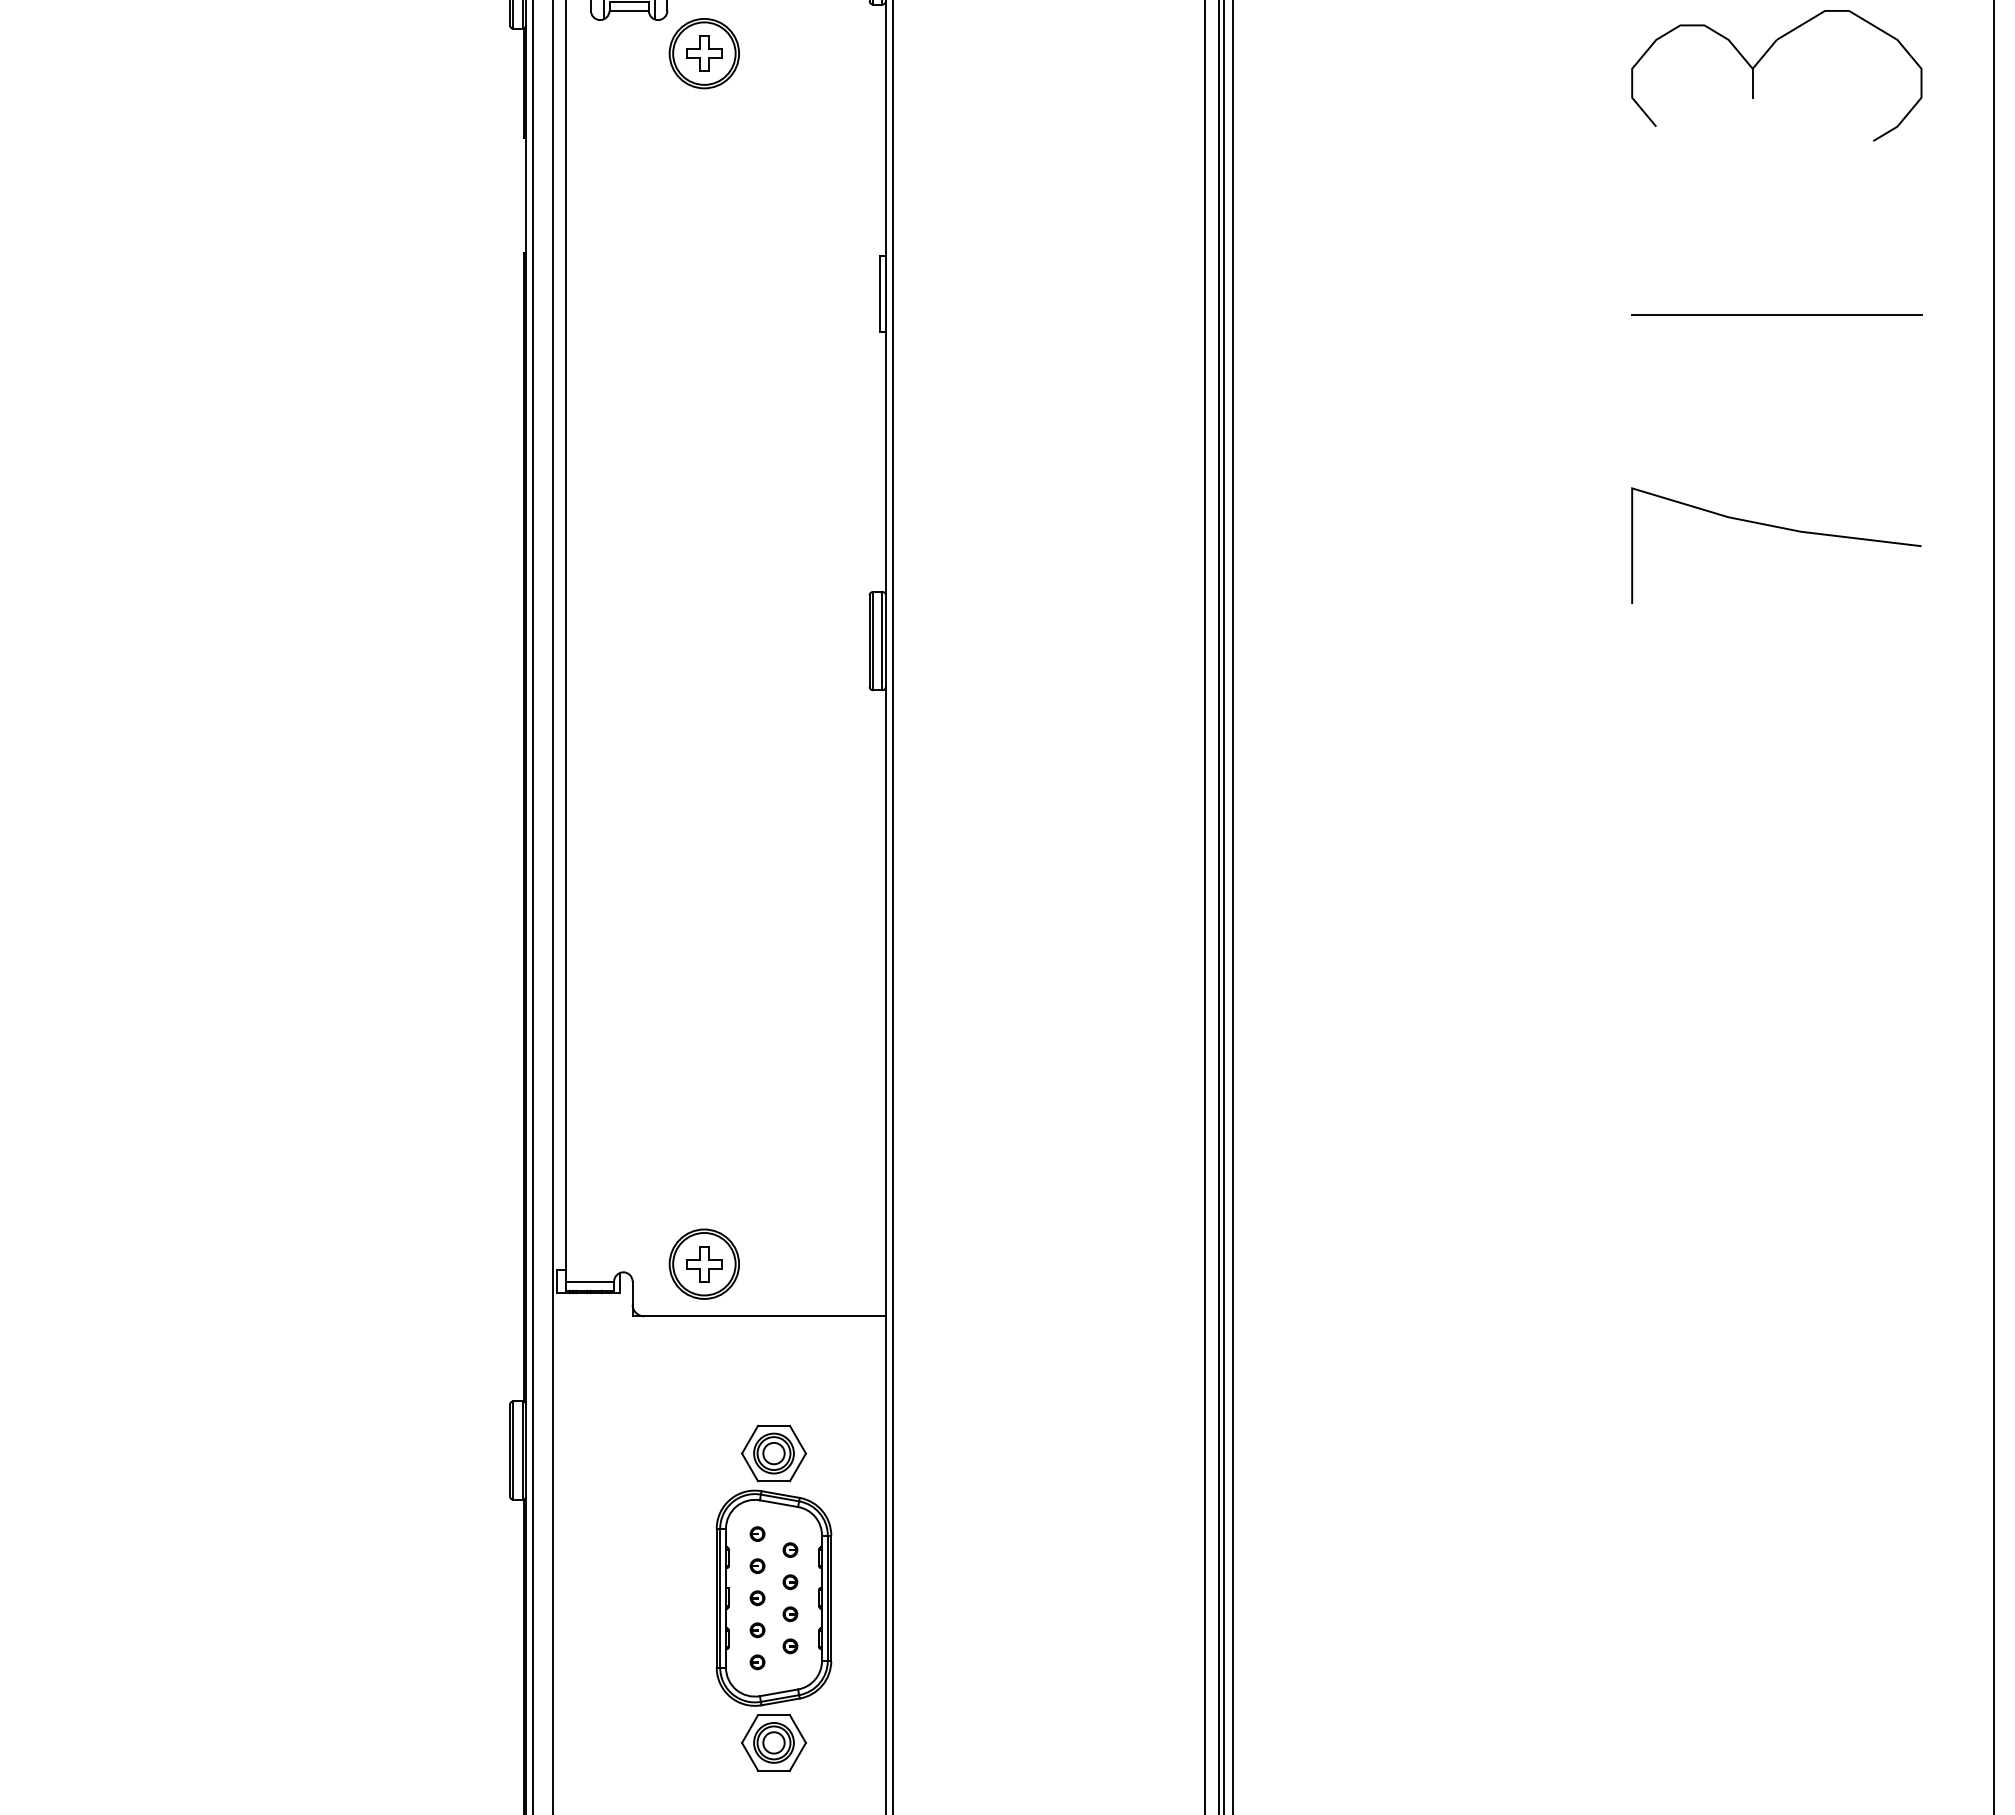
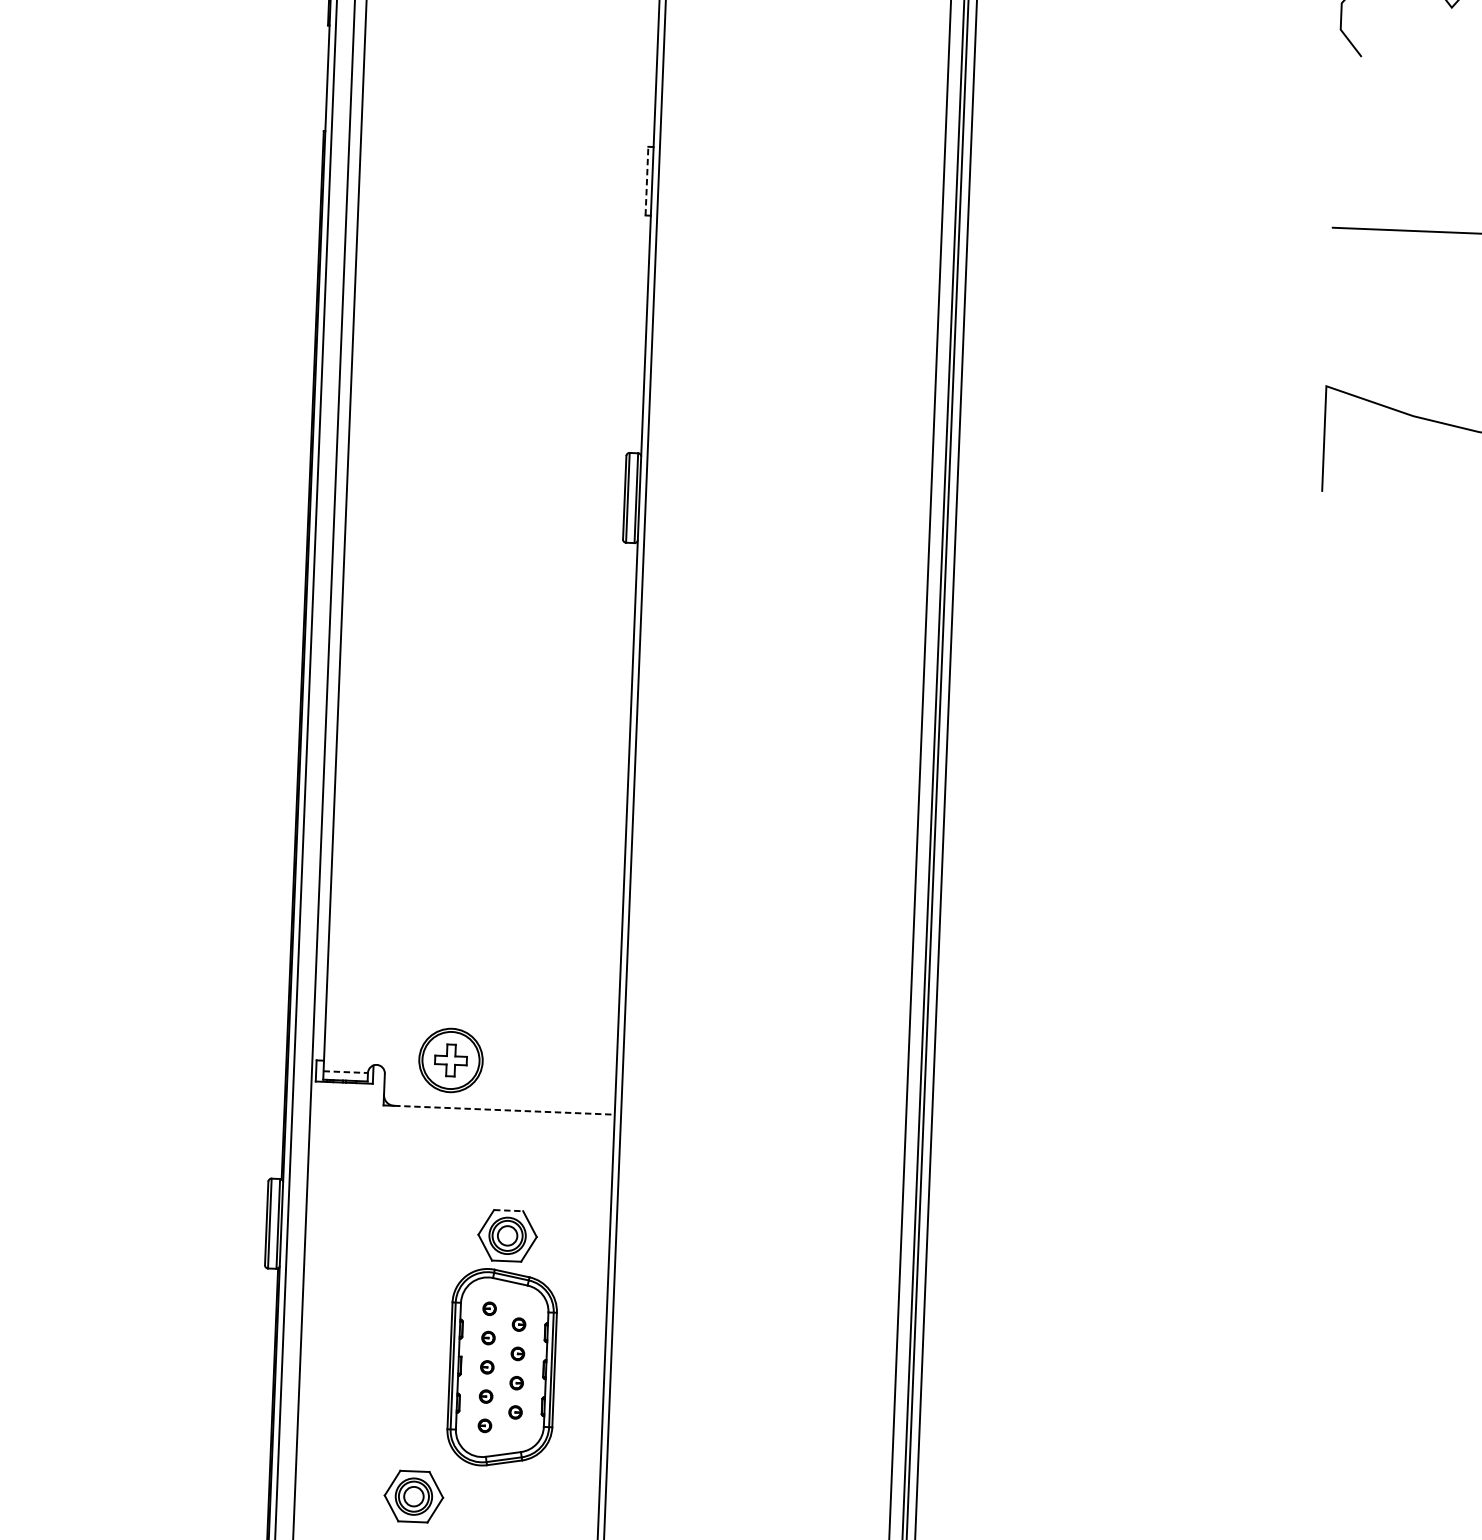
line: (1752, 82) -> (1451, 20), removed
line: (880, 293) -> (647, 180), solid -> dashed
line: (590, 1281) -> (346, 1072), solid -> dashed
line: (765, 1316) -> (504, 1110), solid -> dashed
line: (774, 1425) -> (509, 1210), solid -> dashed
part: (773, 1742) -> (413, 1496), moved

